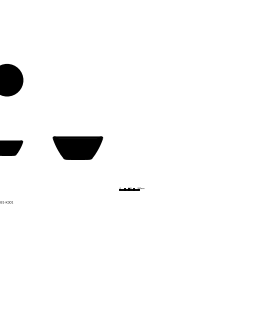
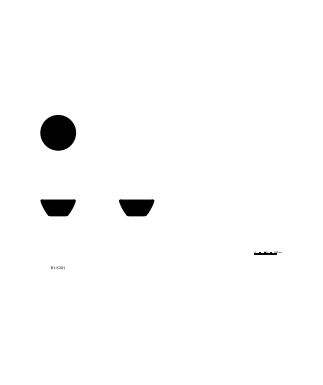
part: (77, 147) -> (136, 207), size x0.62
part: (131, 188) -> (267, 252), moved

